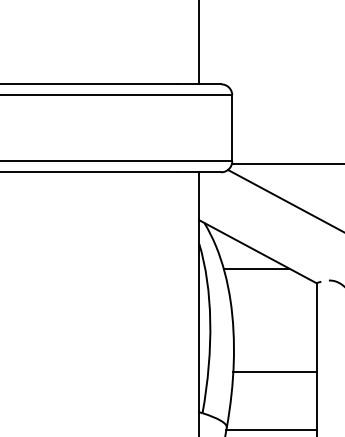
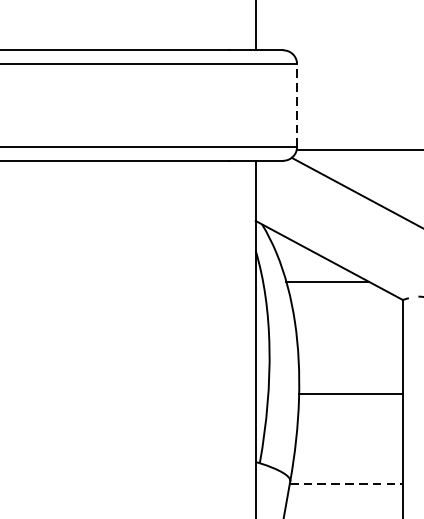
line: (232, 127) -> (297, 104), solid -> dashed
line: (274, 371) -> (350, 393), moved
line: (271, 429) -> (346, 483), solid -> dashed

